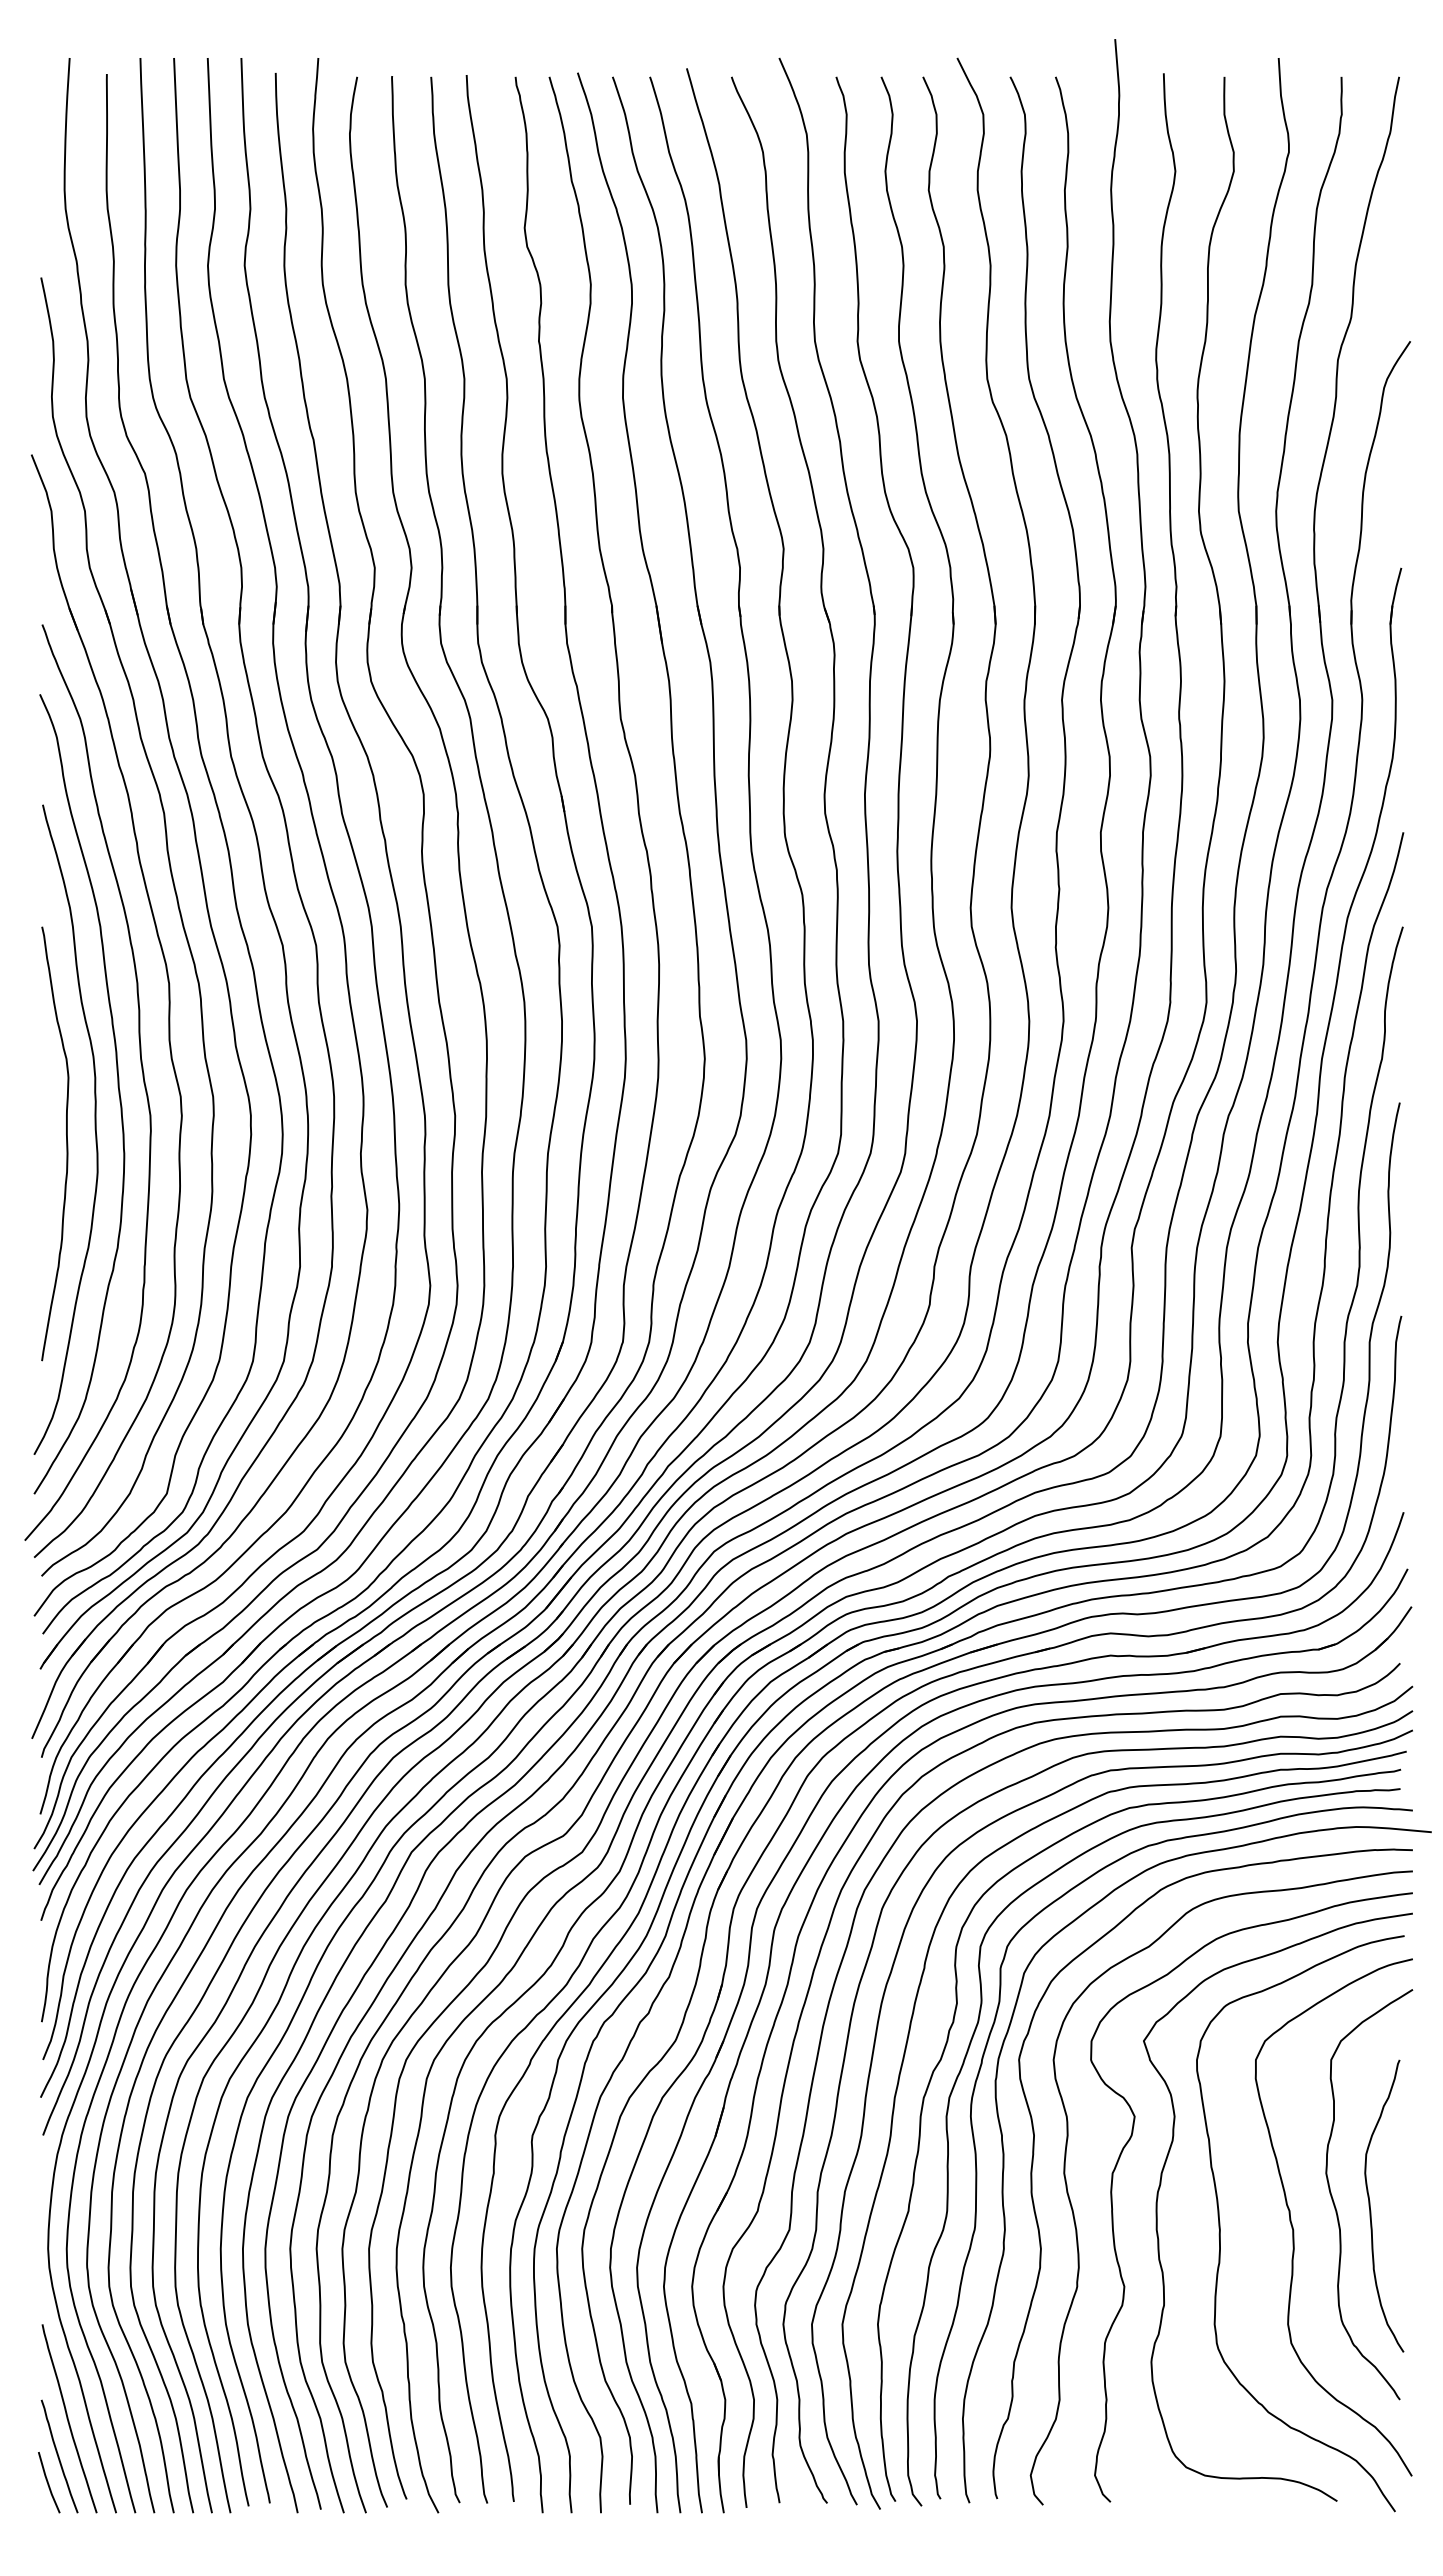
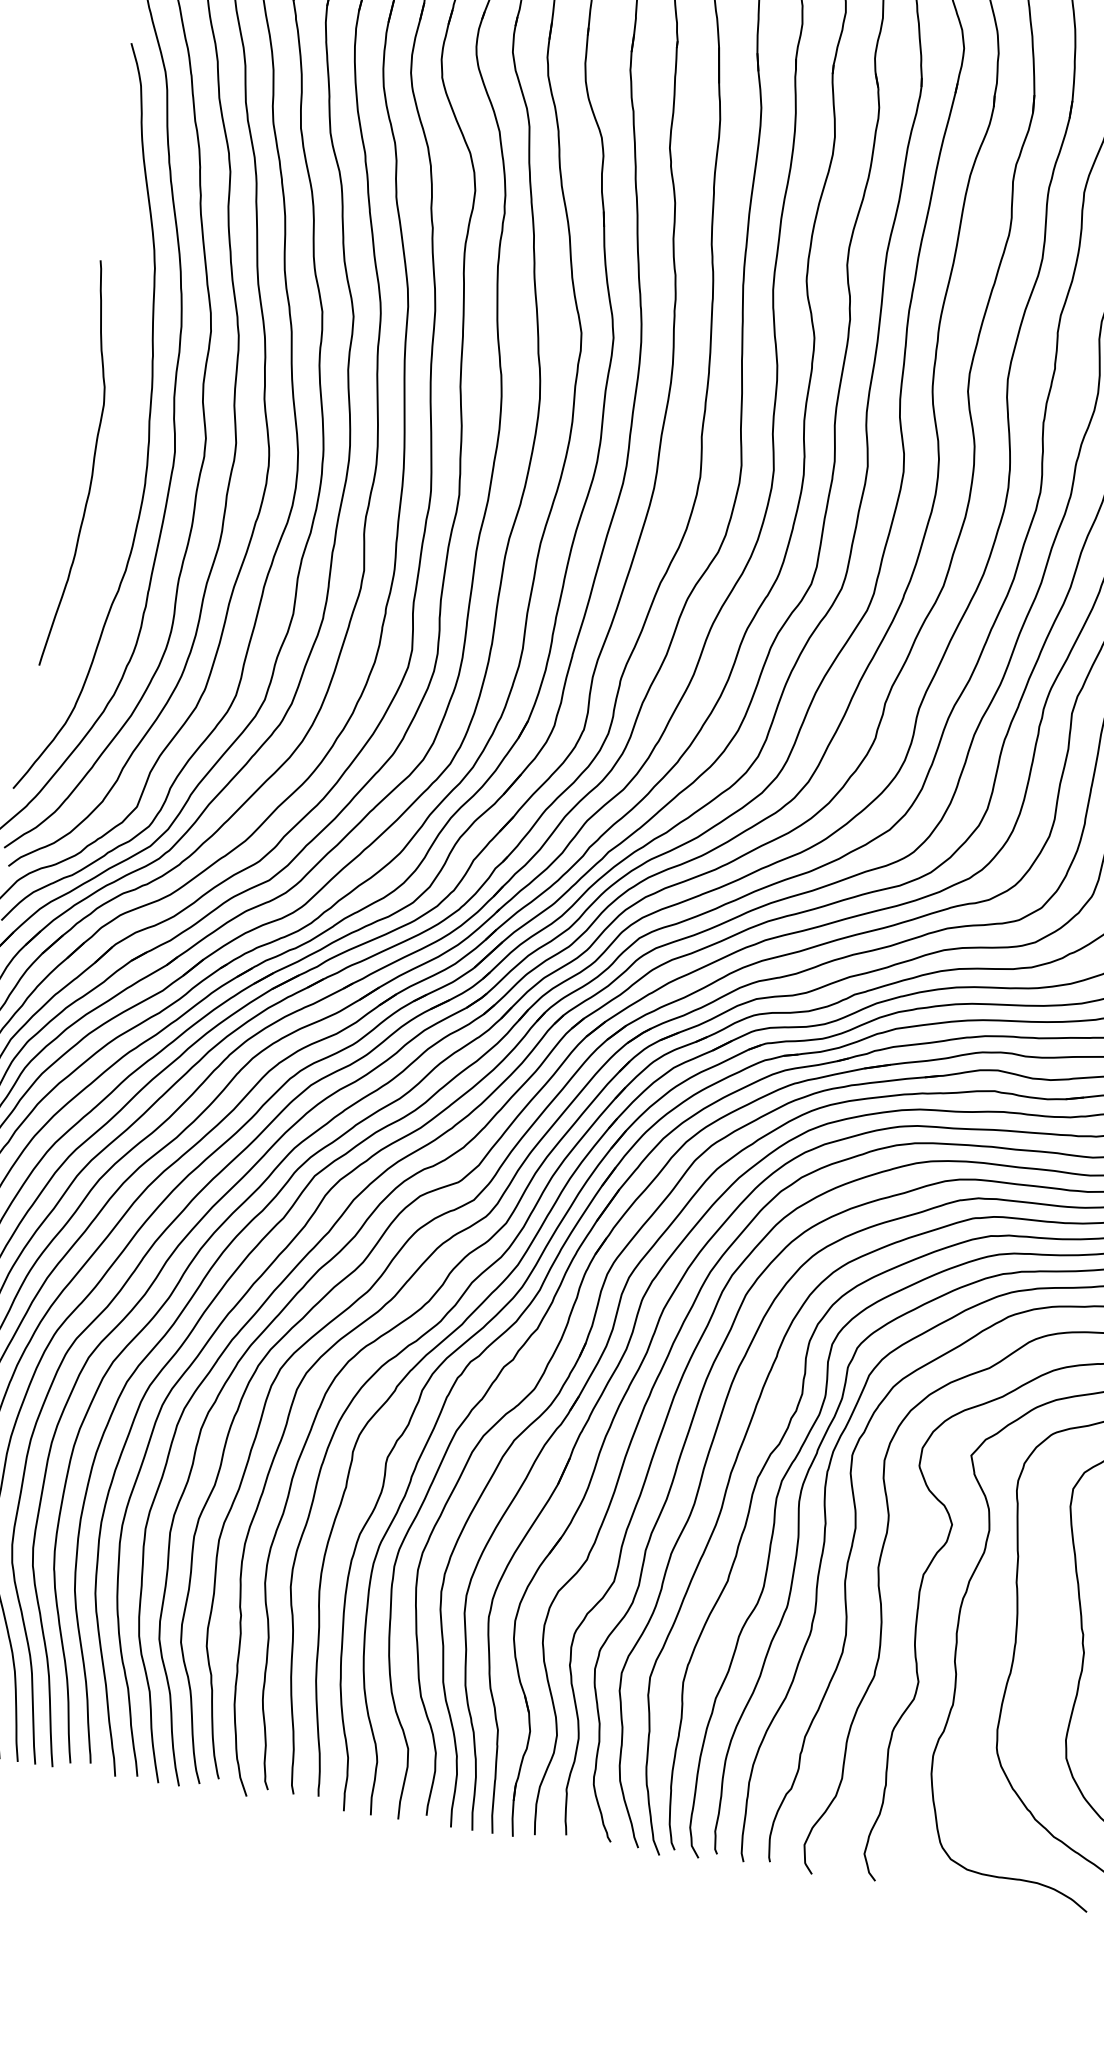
curve: (94, 1129) -> (120, 456), removed

